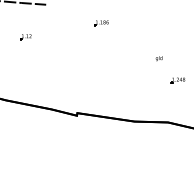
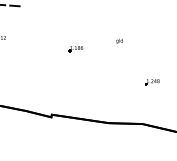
part: (101, 23) -> (75, 49), moved
text: (158, 58) -> (118, 41), moved

